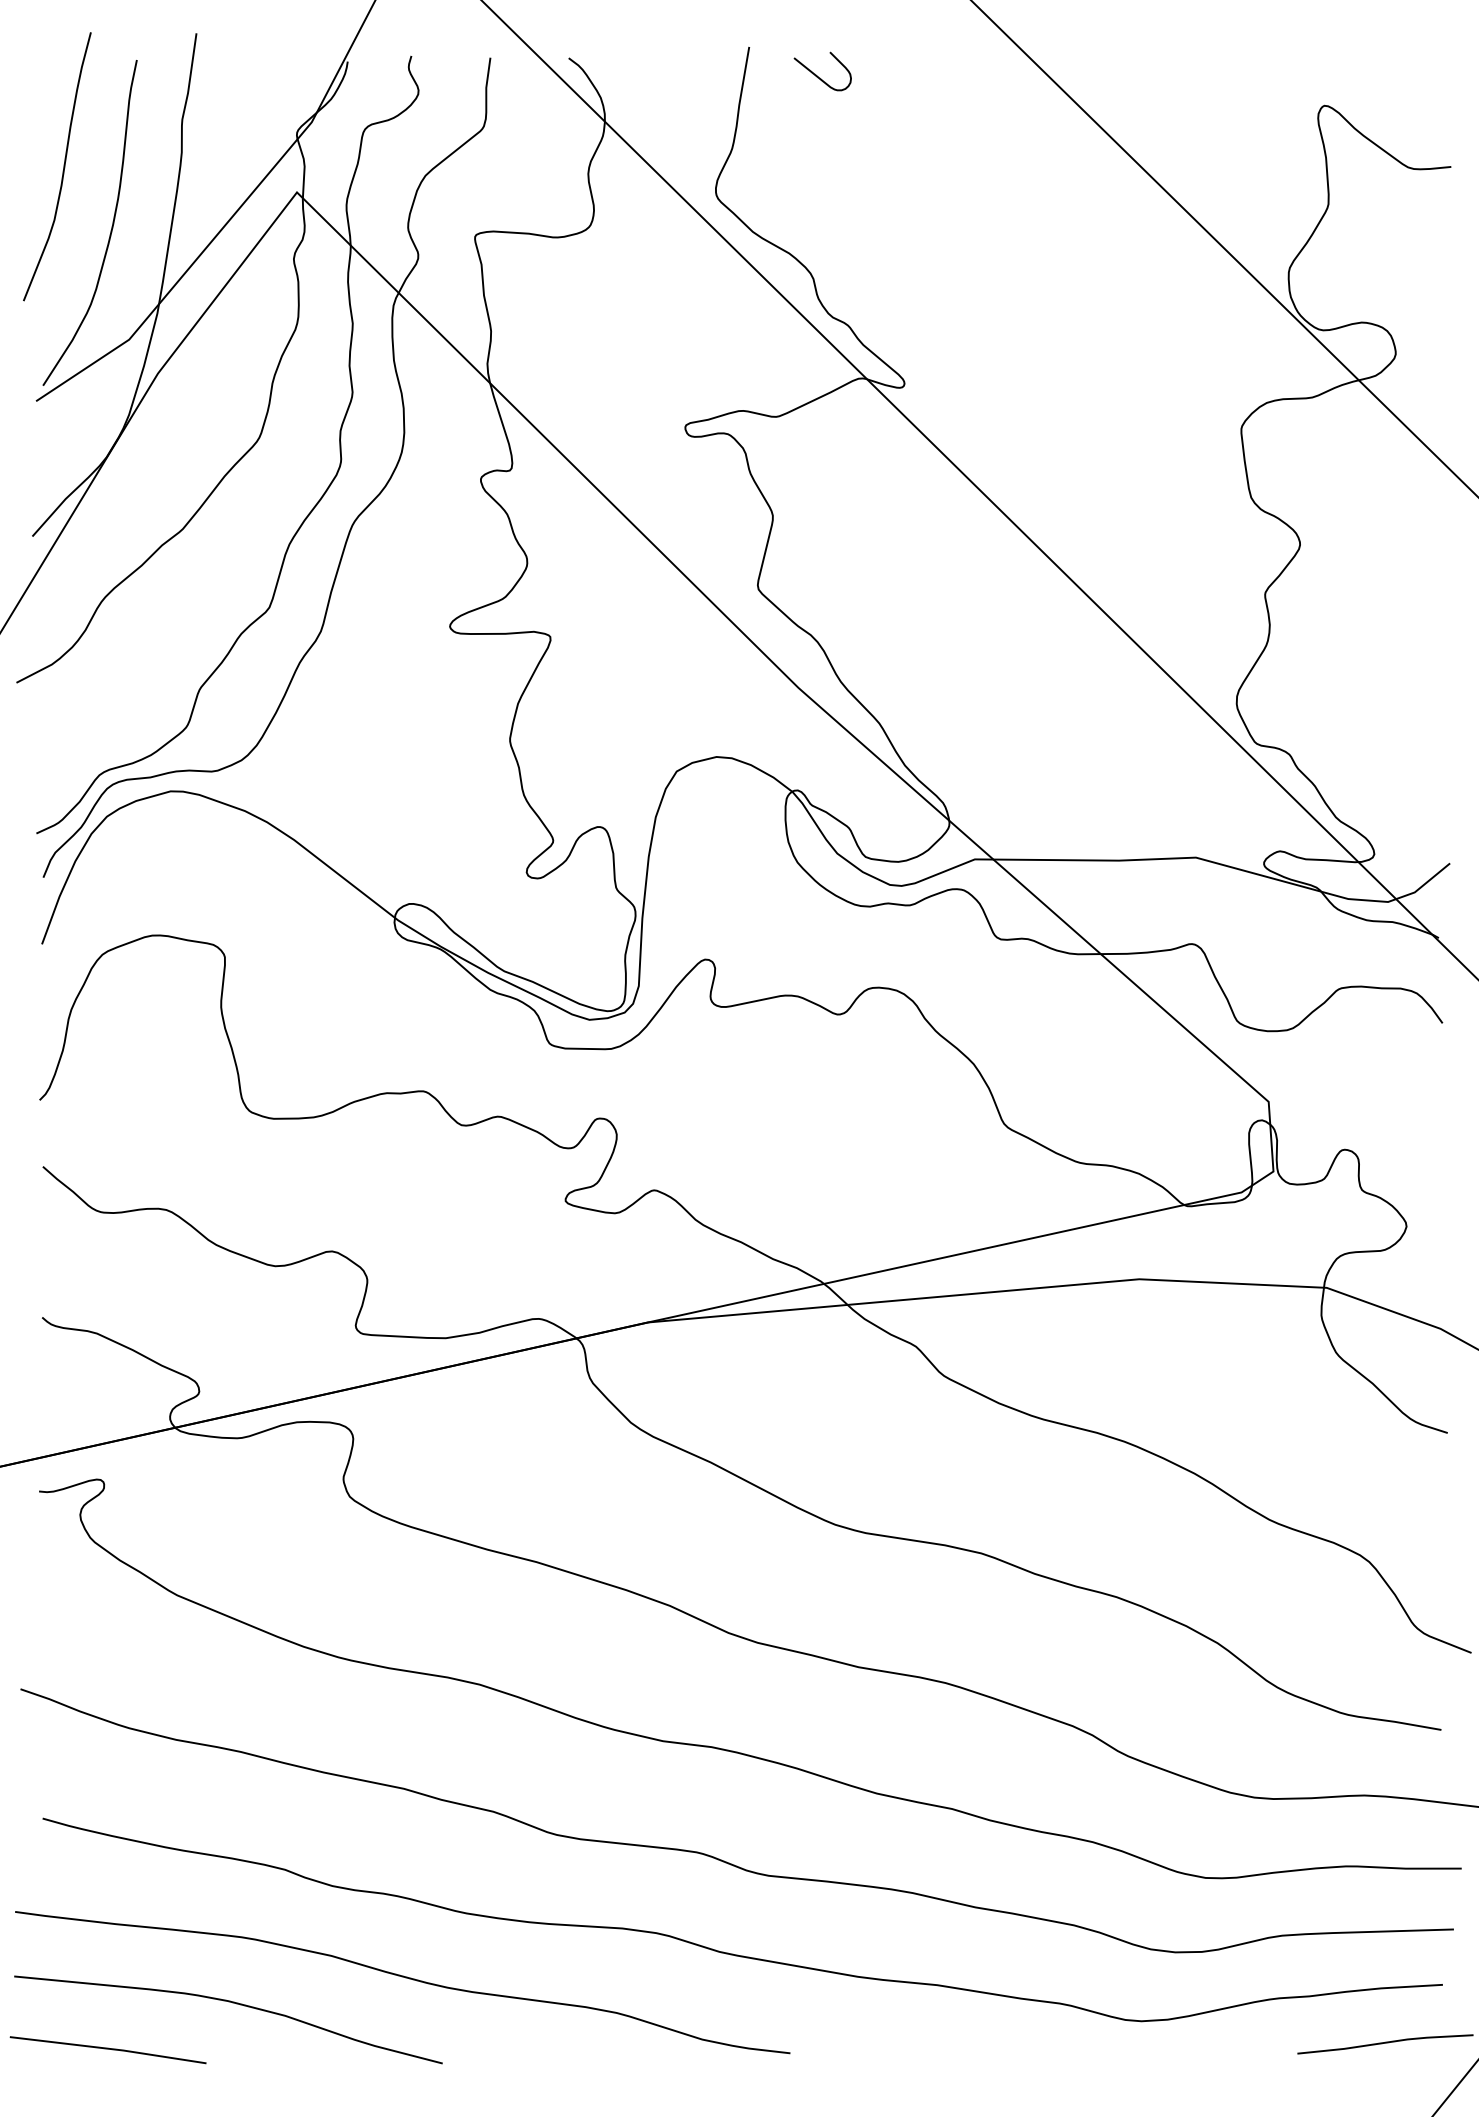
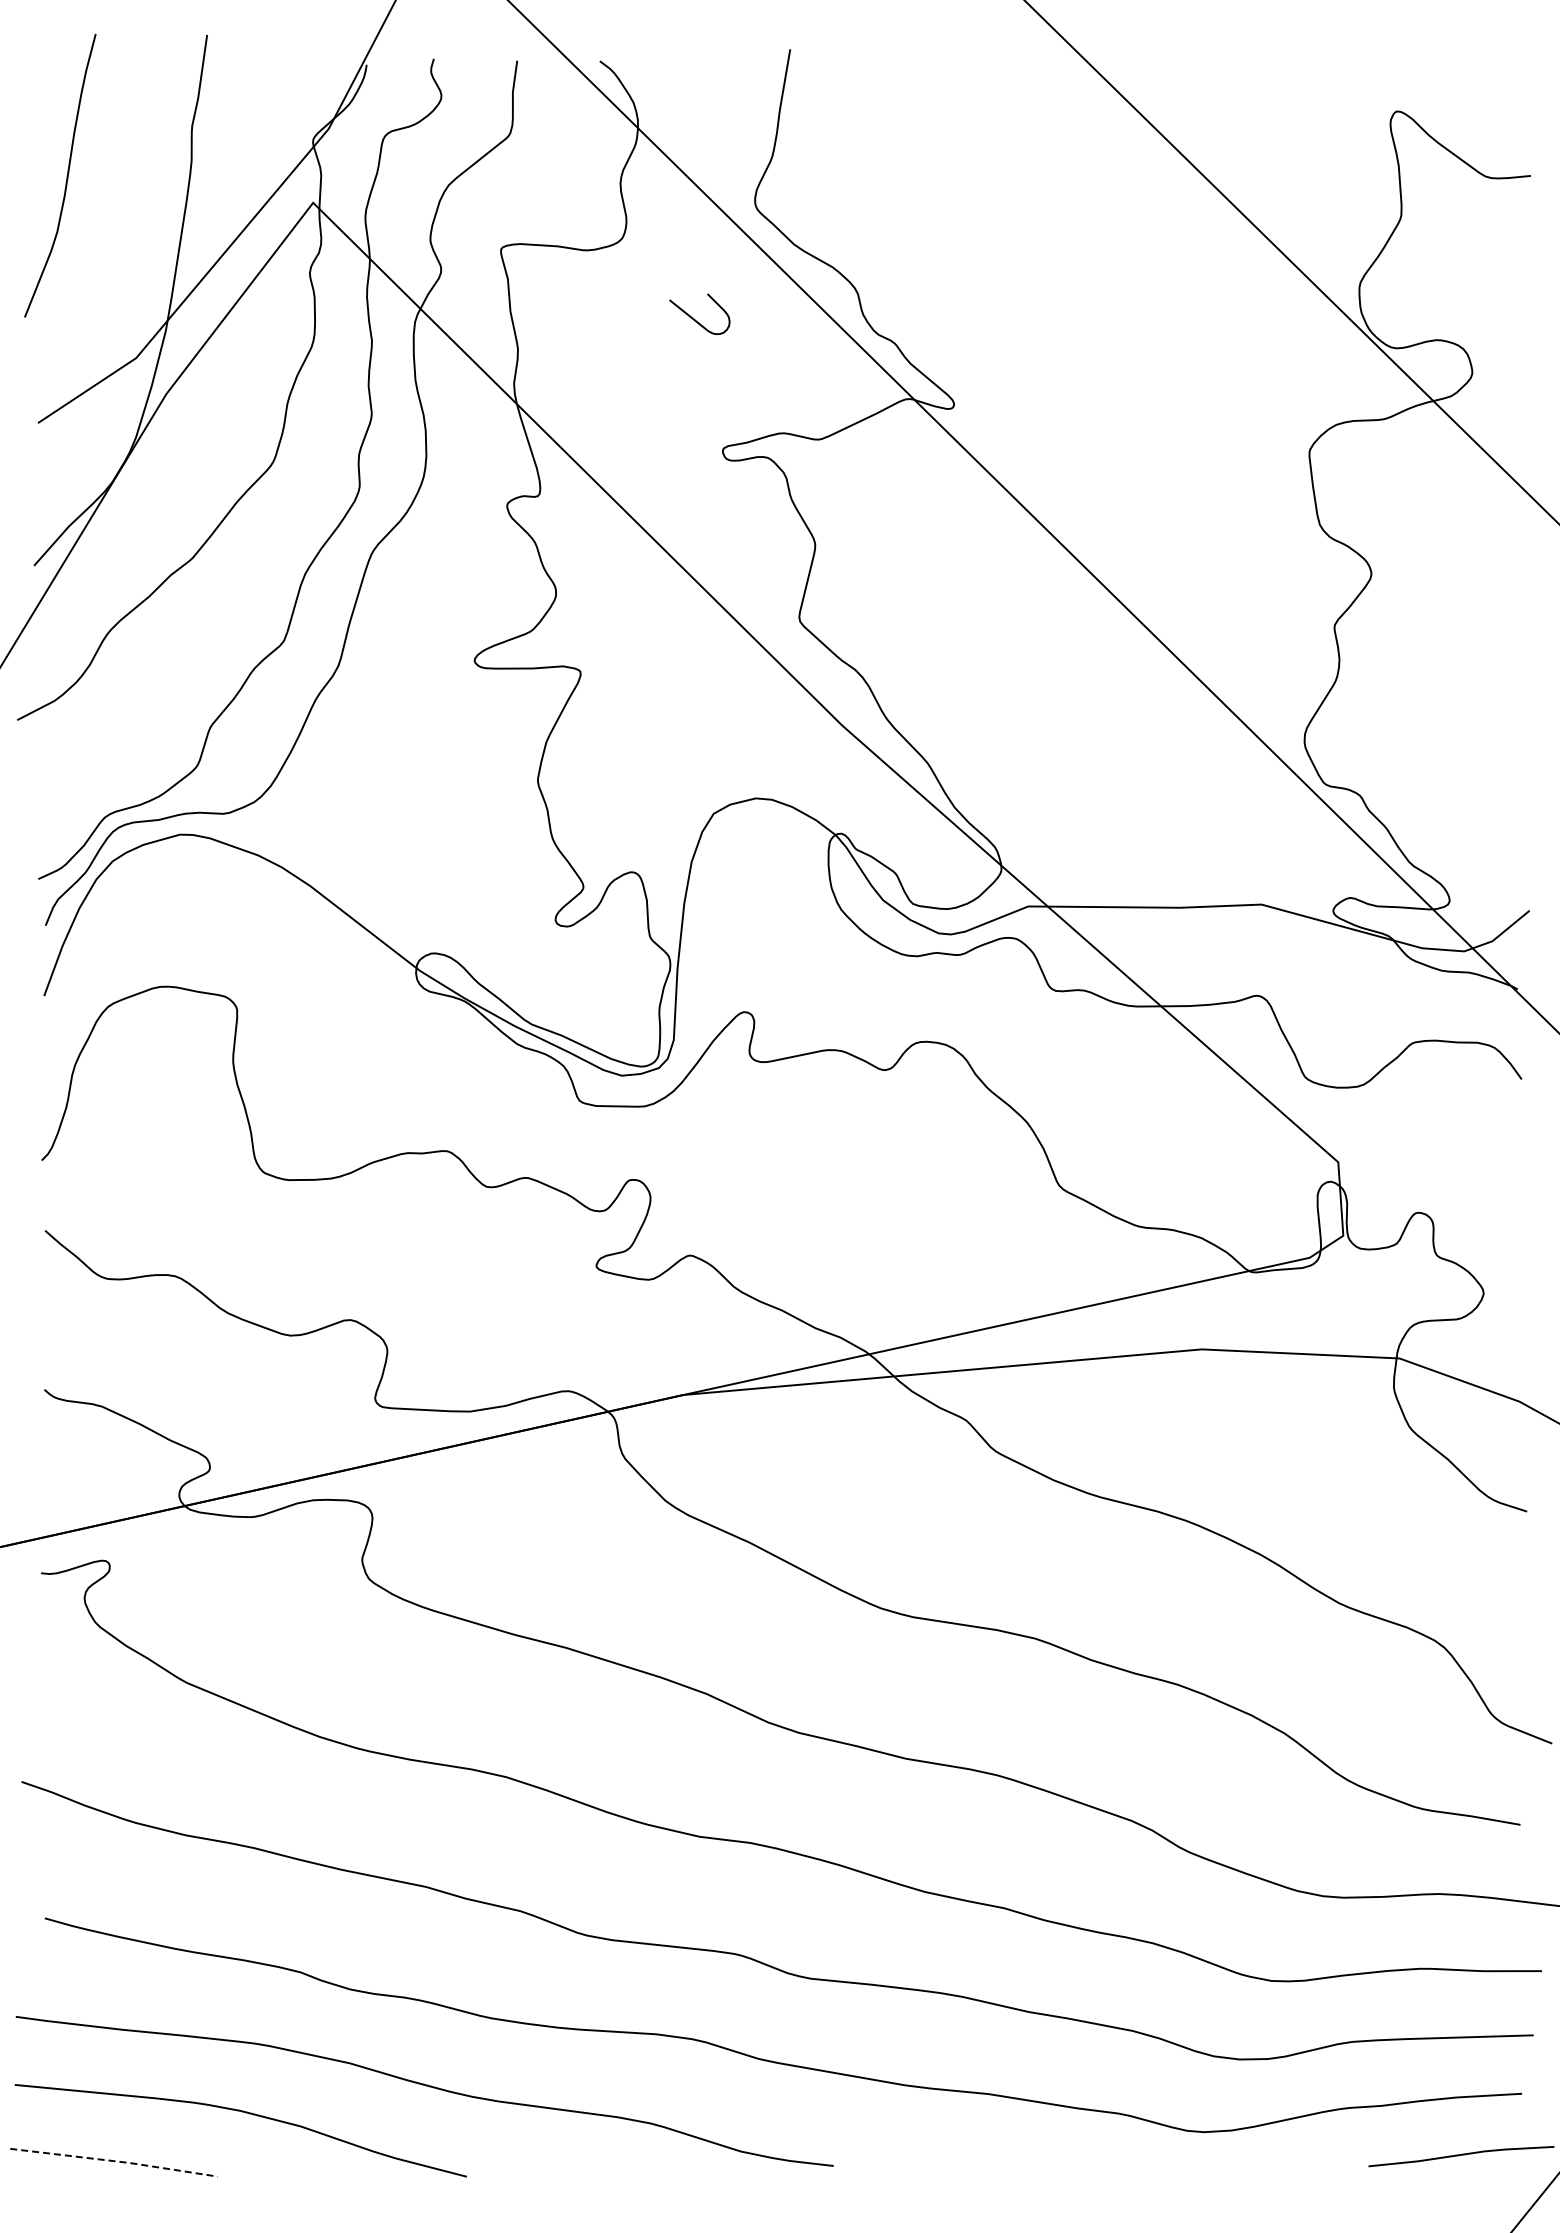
curve: (817, 75) -> (694, 318), moved
curve: (111, 226) -> (117, 238), removed
line: (109, 2049) -> (115, 2161), solid -> dashed

